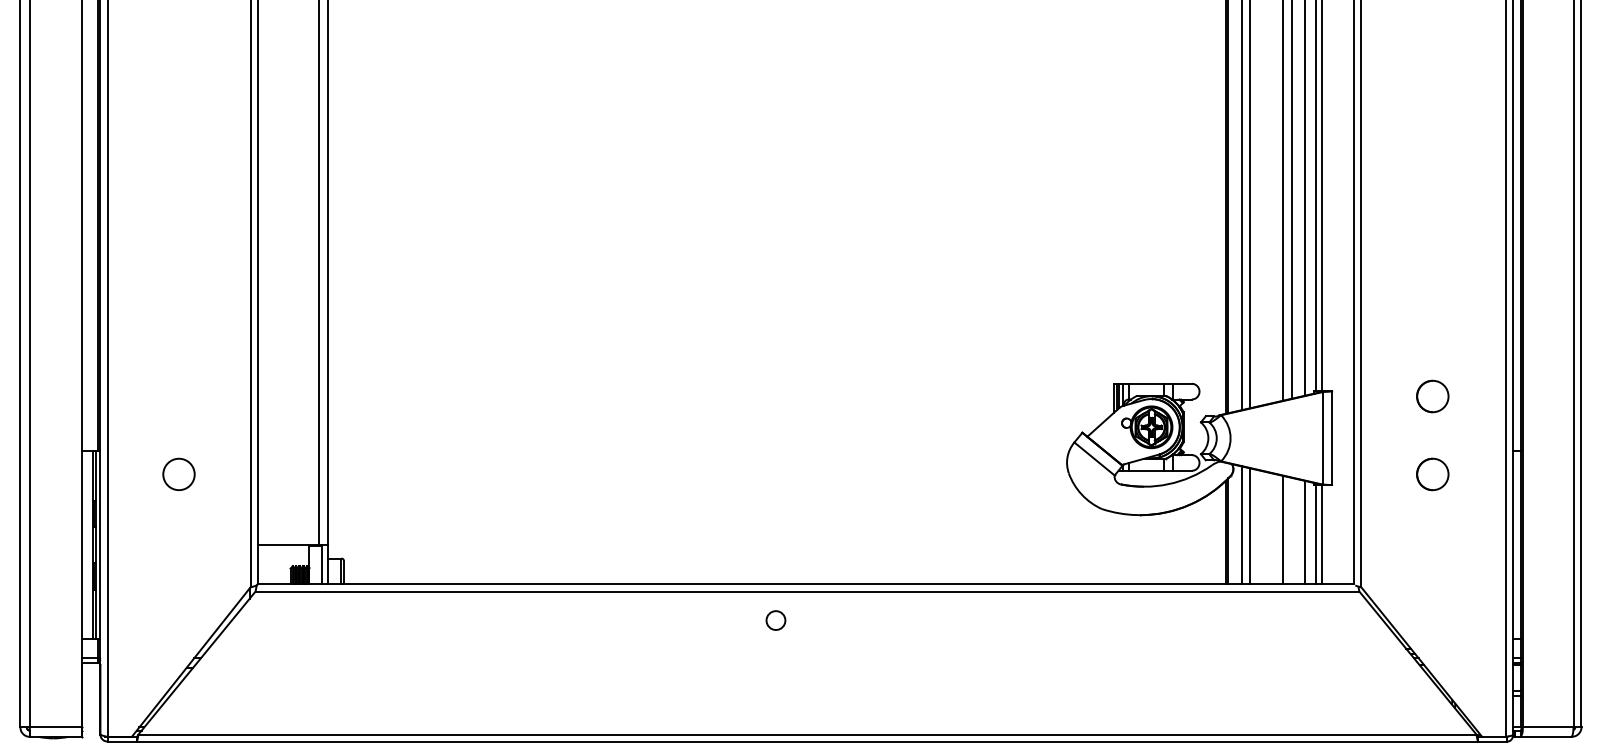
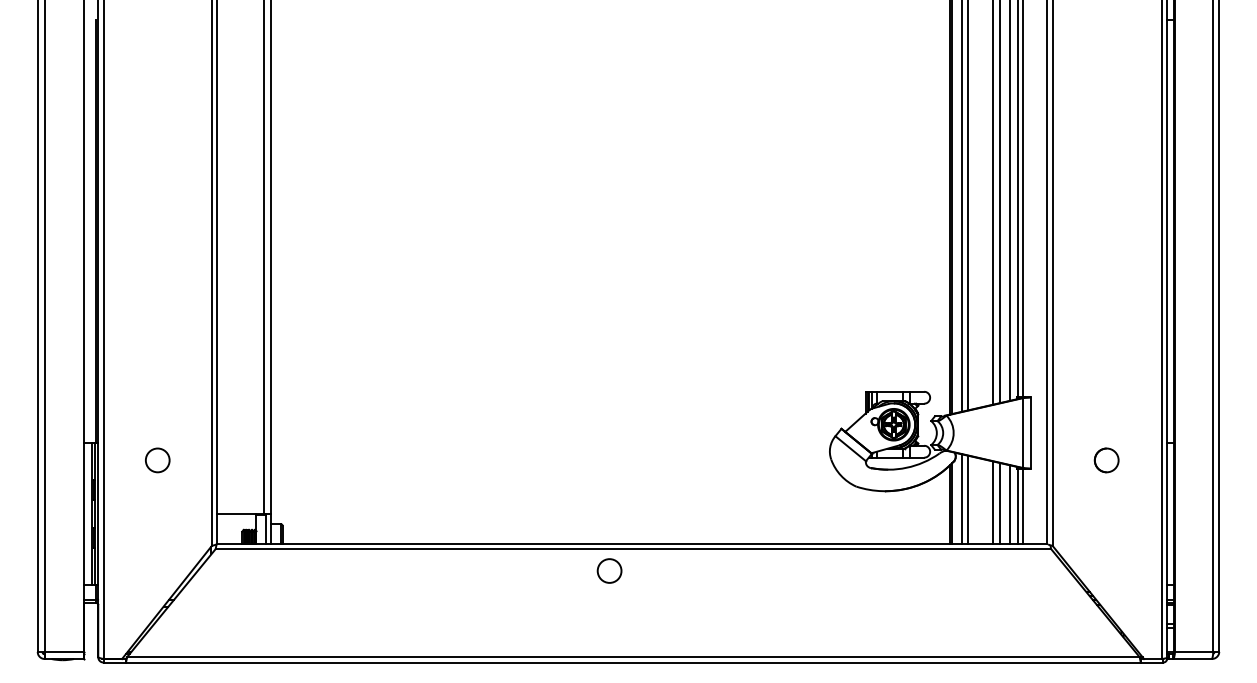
part: (1432, 396) -> (1106, 401), removed
line: (1292, 531) -> (1000, 503), added
circle: (775, 619) -> (609, 570), size x1.67

